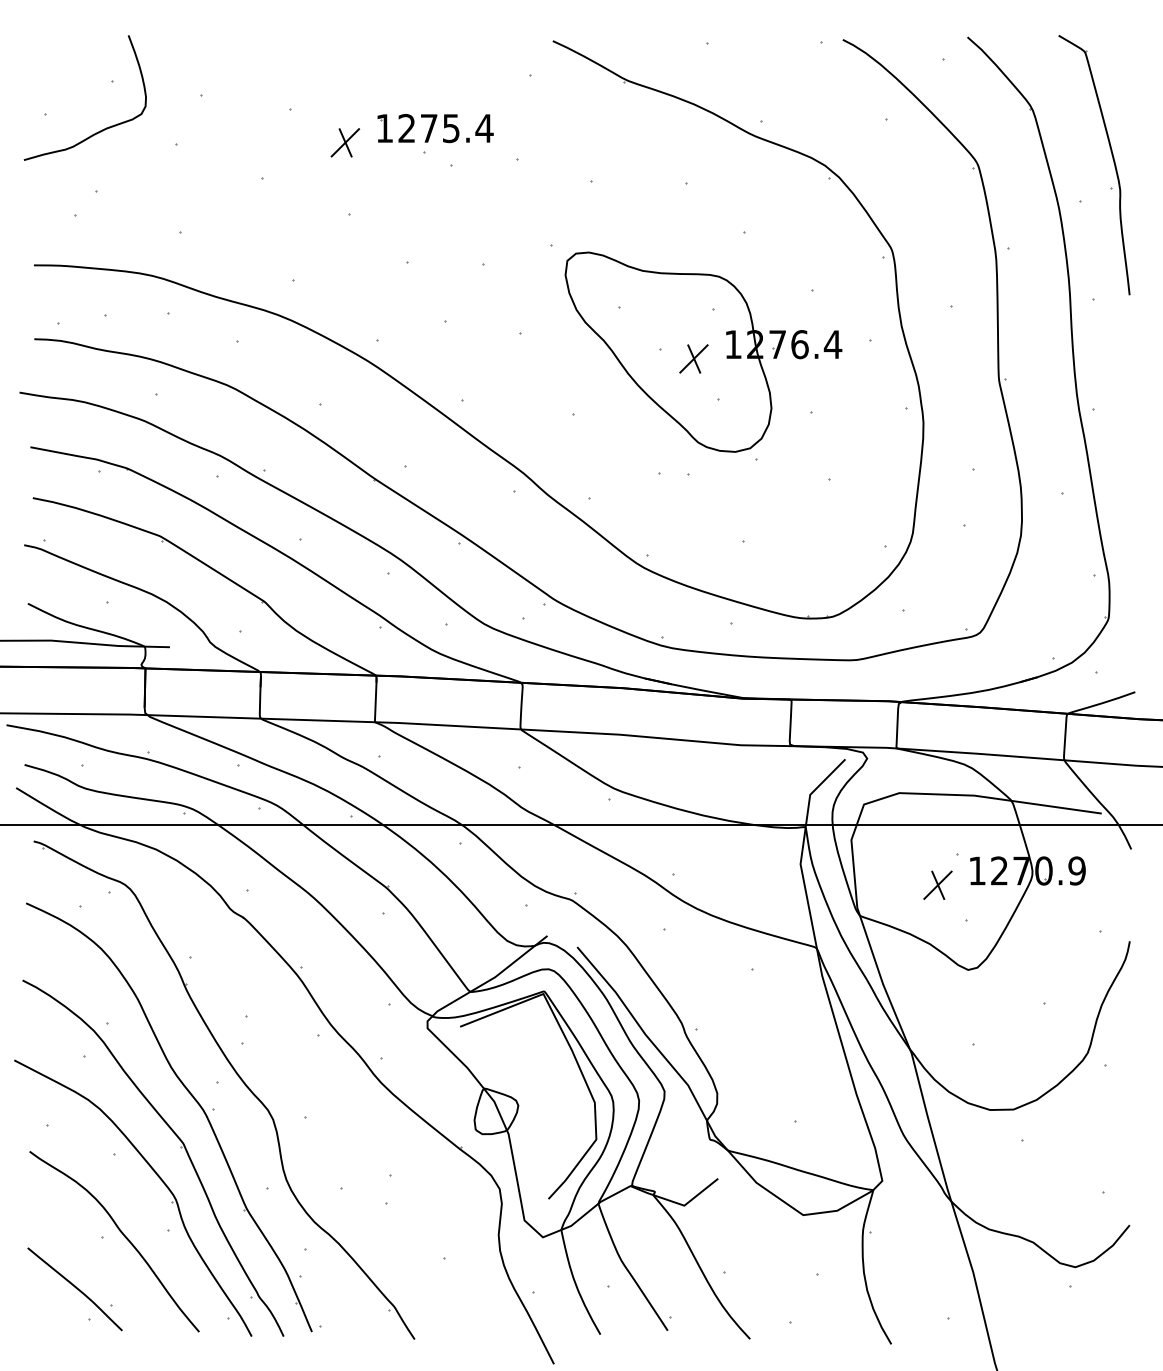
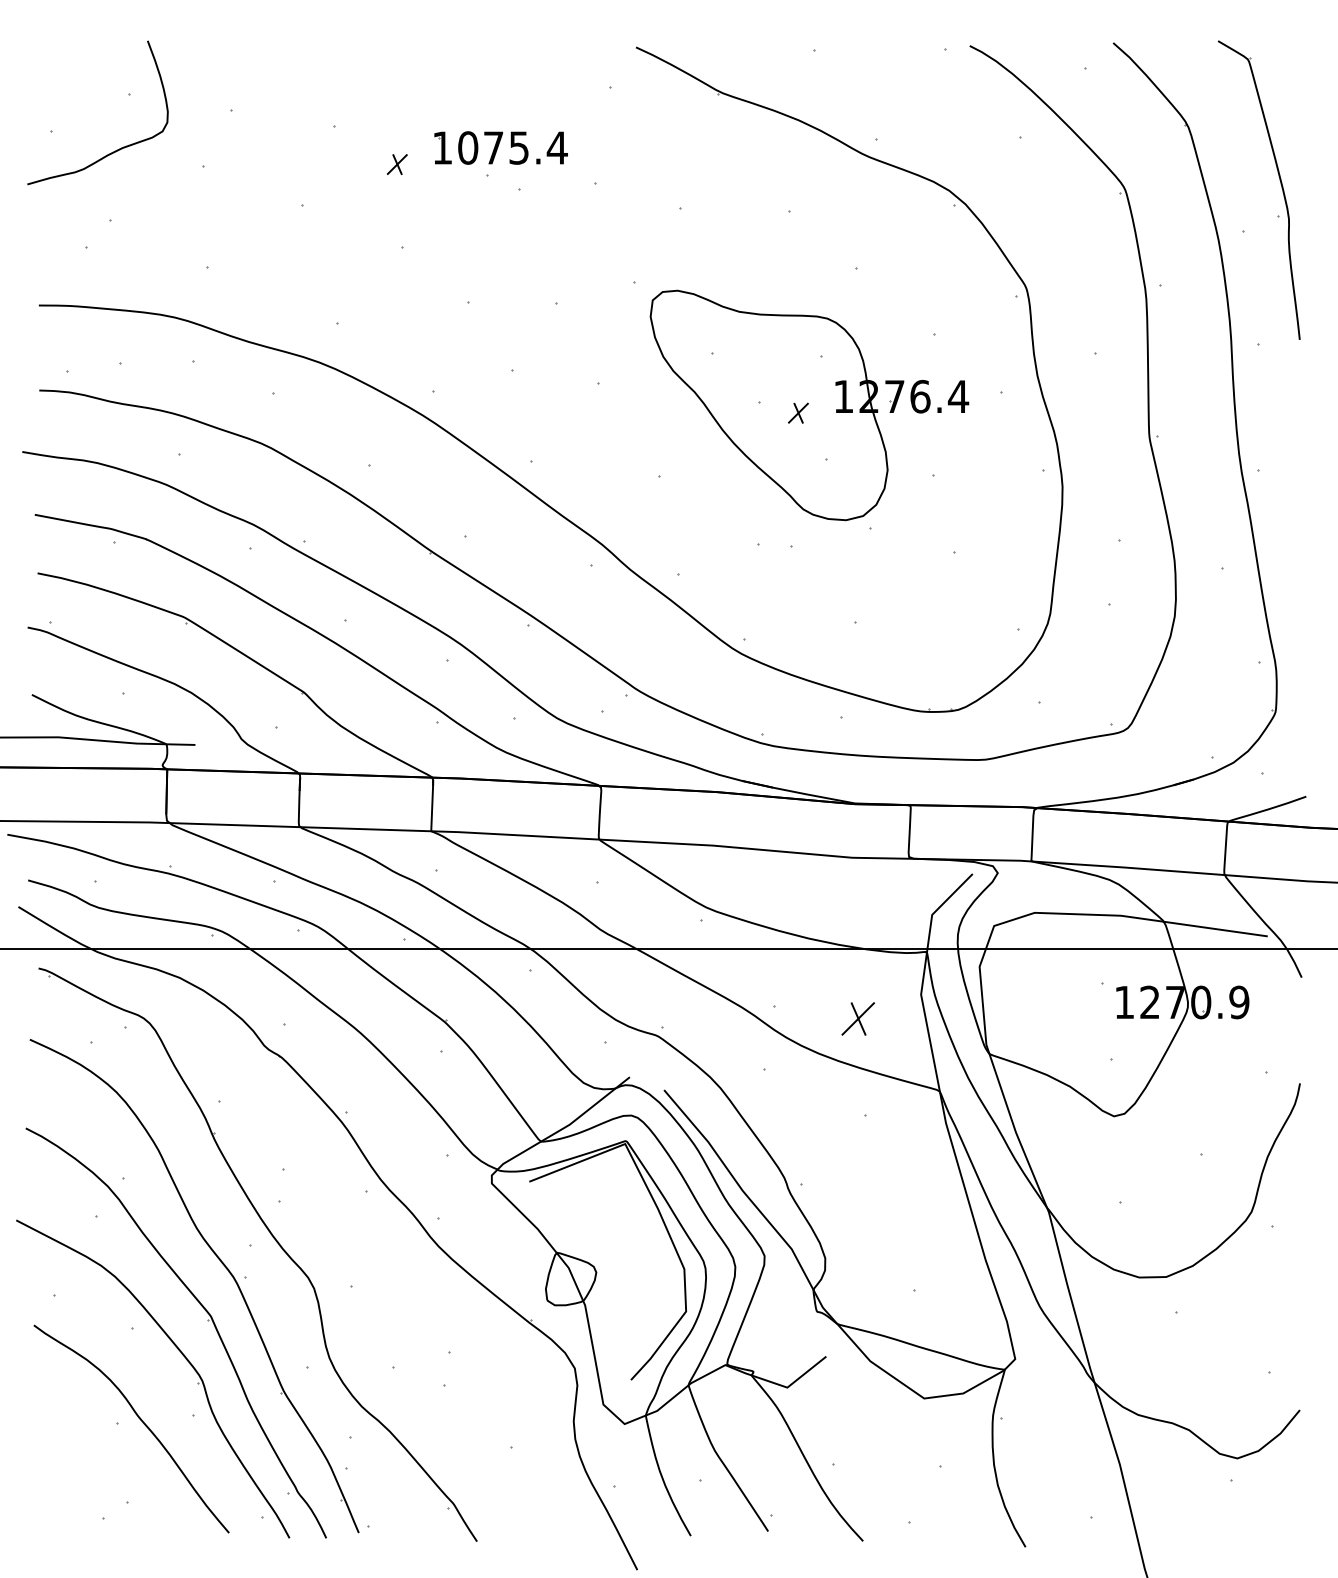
text: (406, 128) -> (467, 148), 1275.4 -> 1075.4
part: (345, 142) -> (397, 164), size x0.6
part: (693, 358) -> (797, 412), size x0.6
part: (937, 884) -> (857, 1018), moved
curve: (75, 1288) -> (86, 1482), removed

